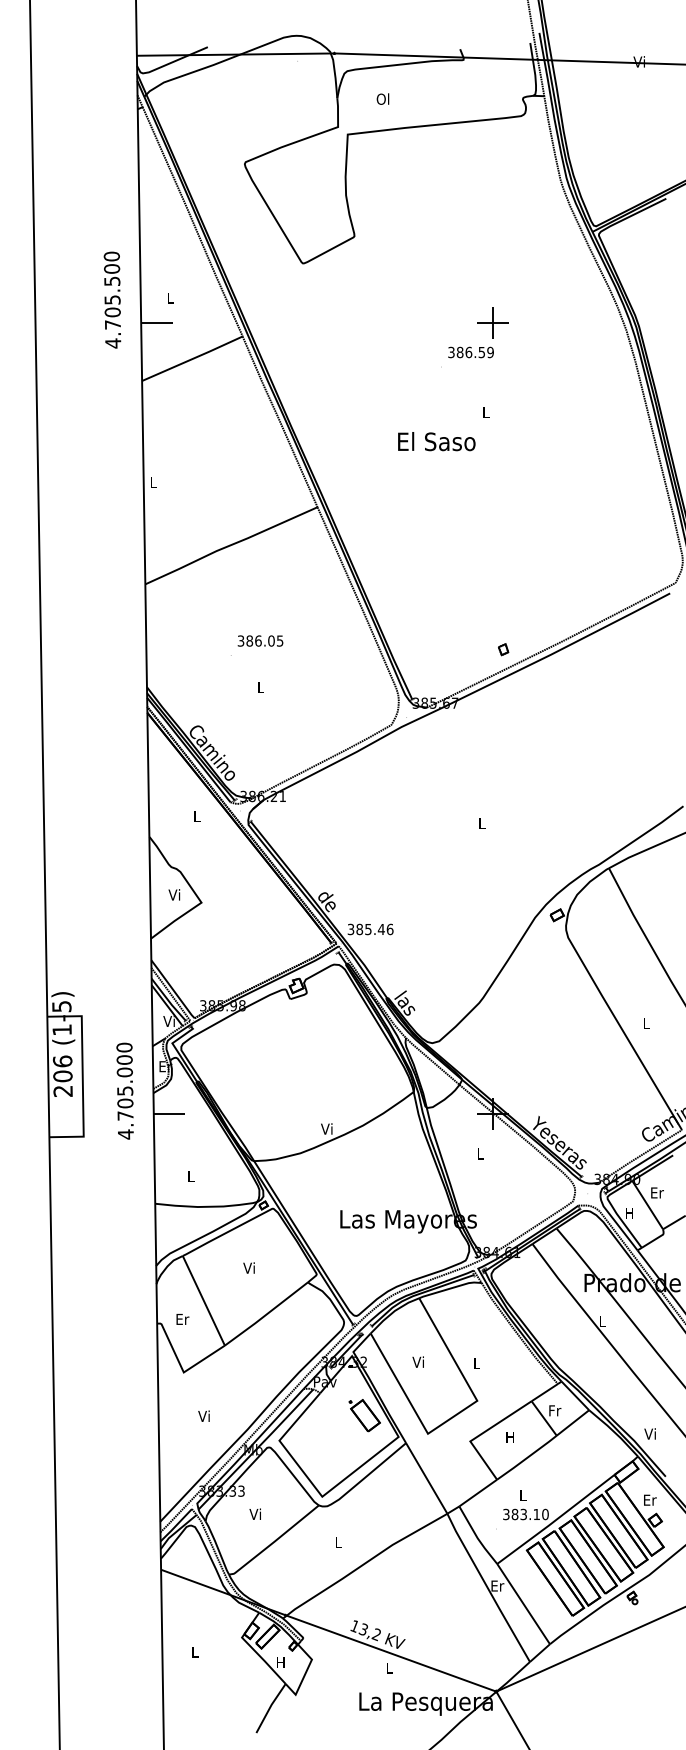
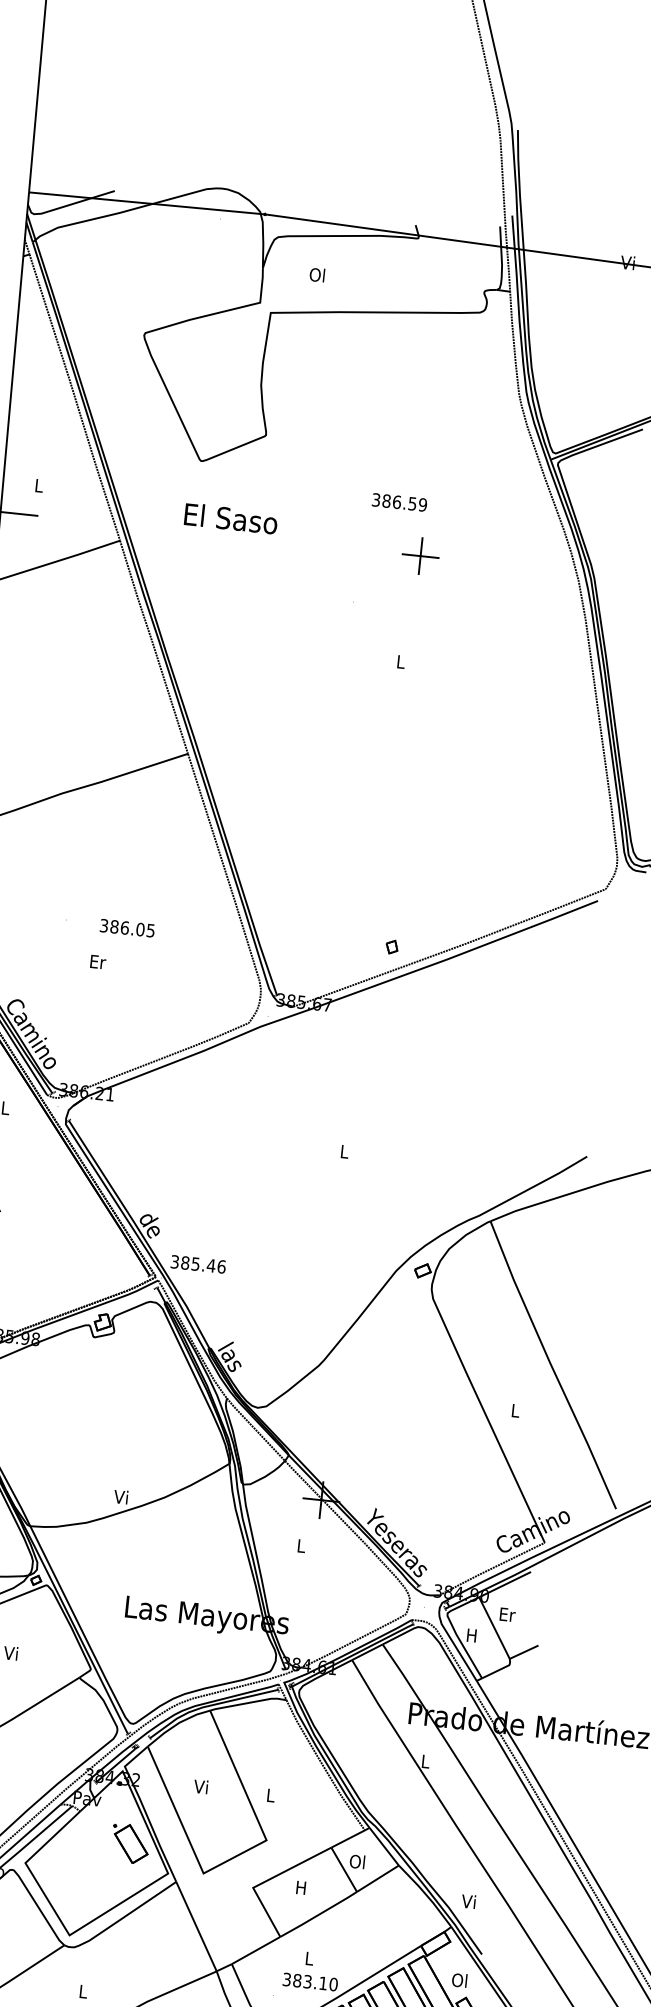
text: (470, 352) -> (398, 502), moved
text: (436, 441) -> (230, 518), moved
text: (260, 640) -> (127, 927), moved
text: (261, 687) -> (98, 961), L -> Er
text: (554, 1410) -> (357, 1861), Fr -> Ol
text: (649, 1499) -> (459, 1979), Er -> Ol

